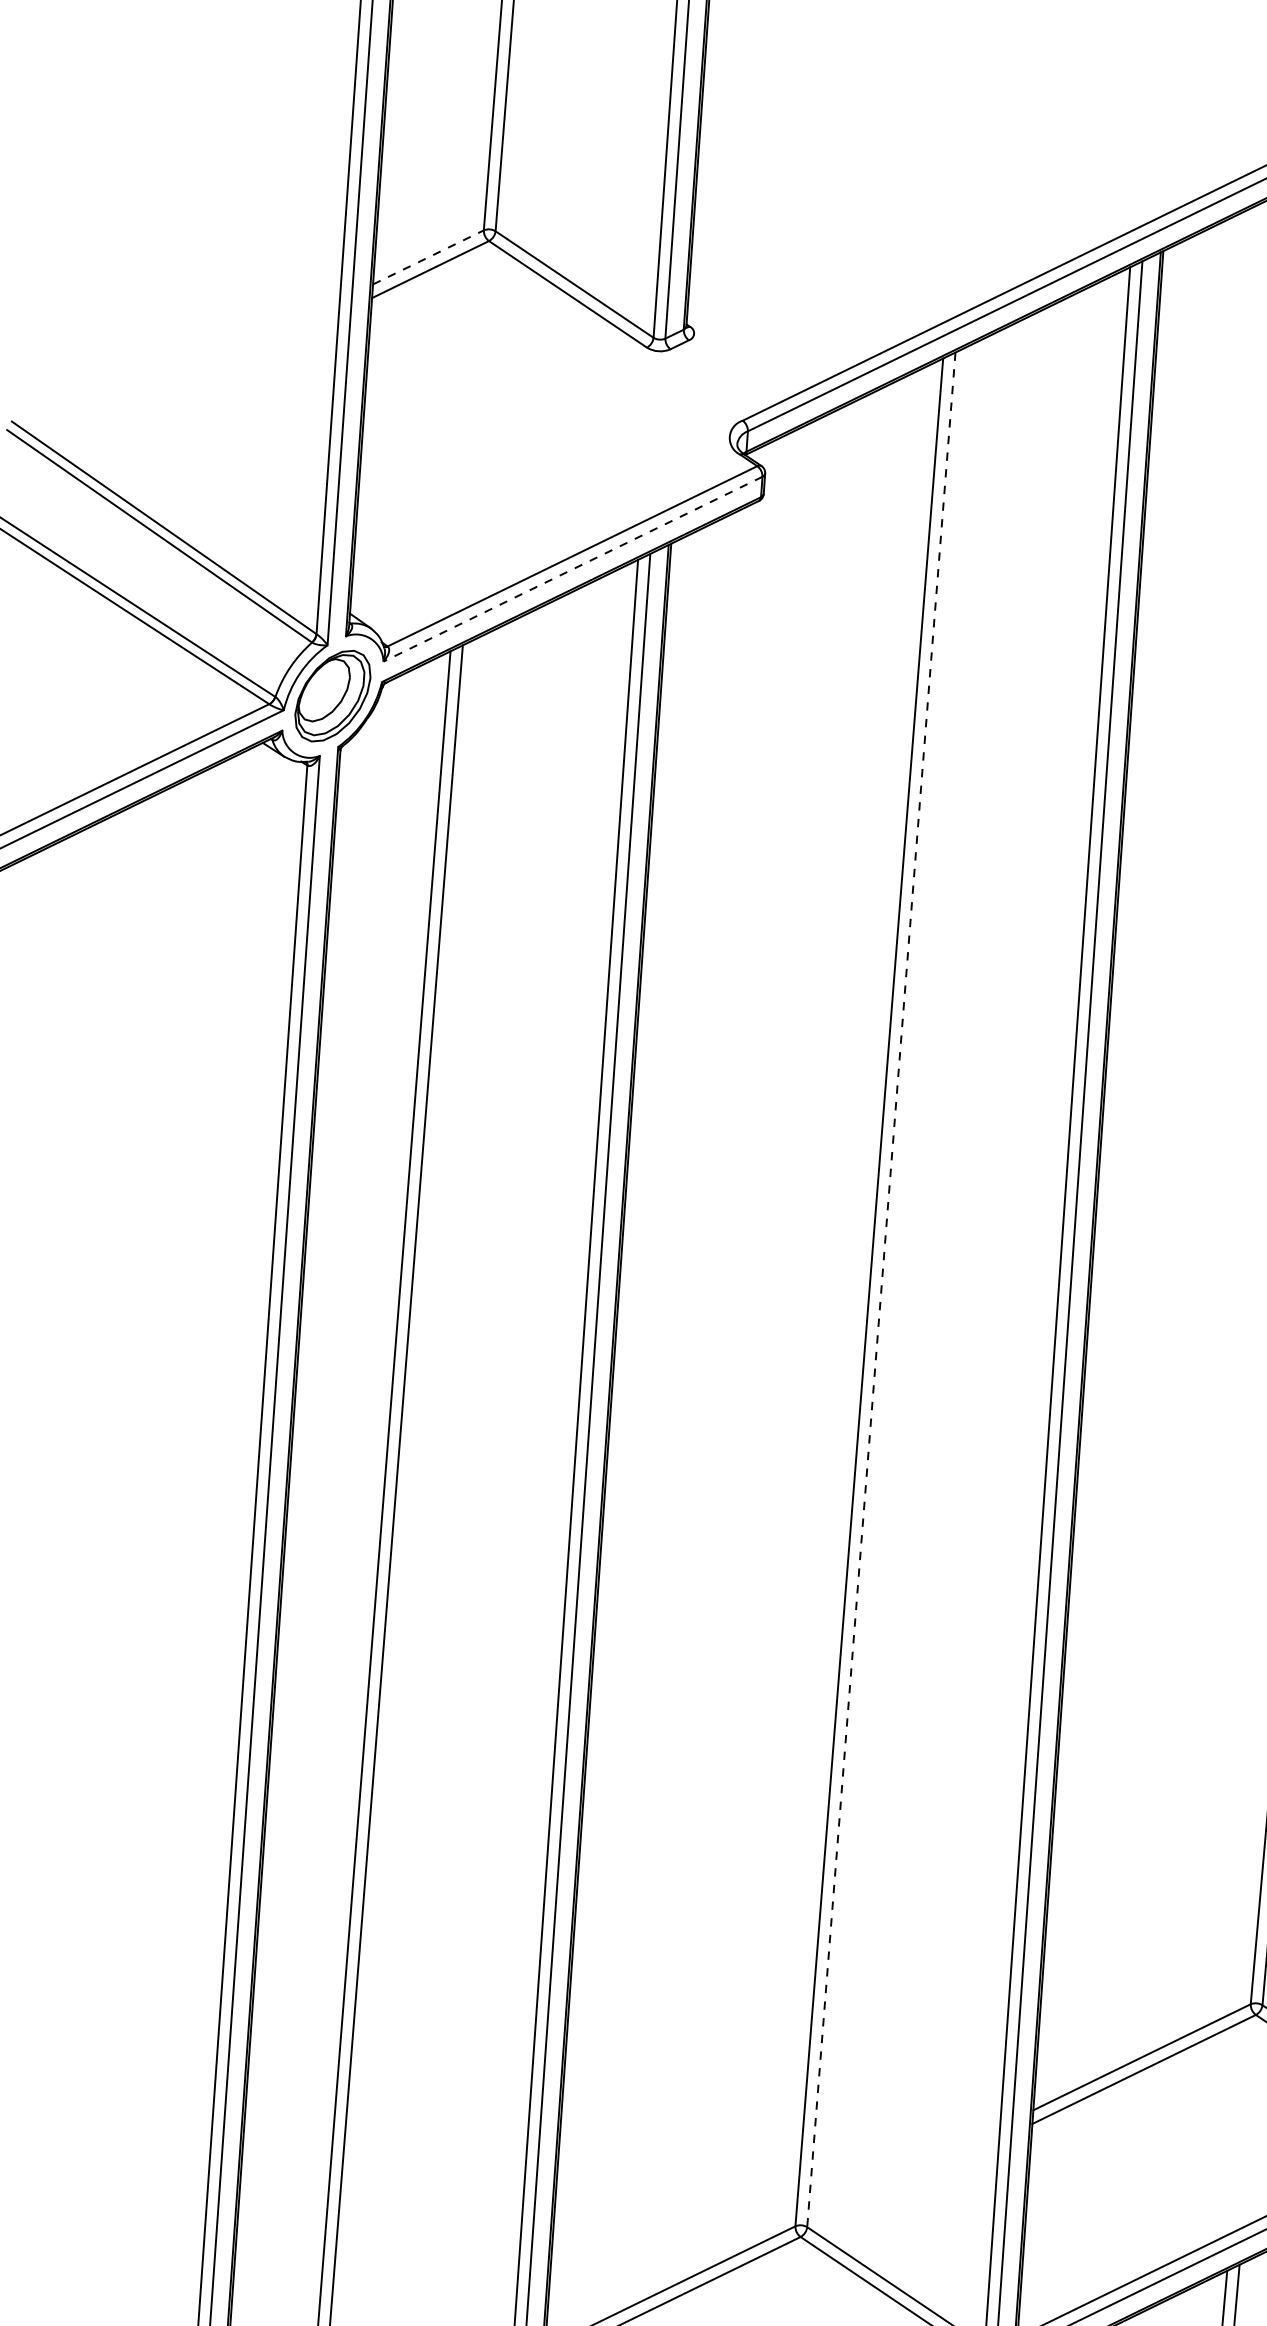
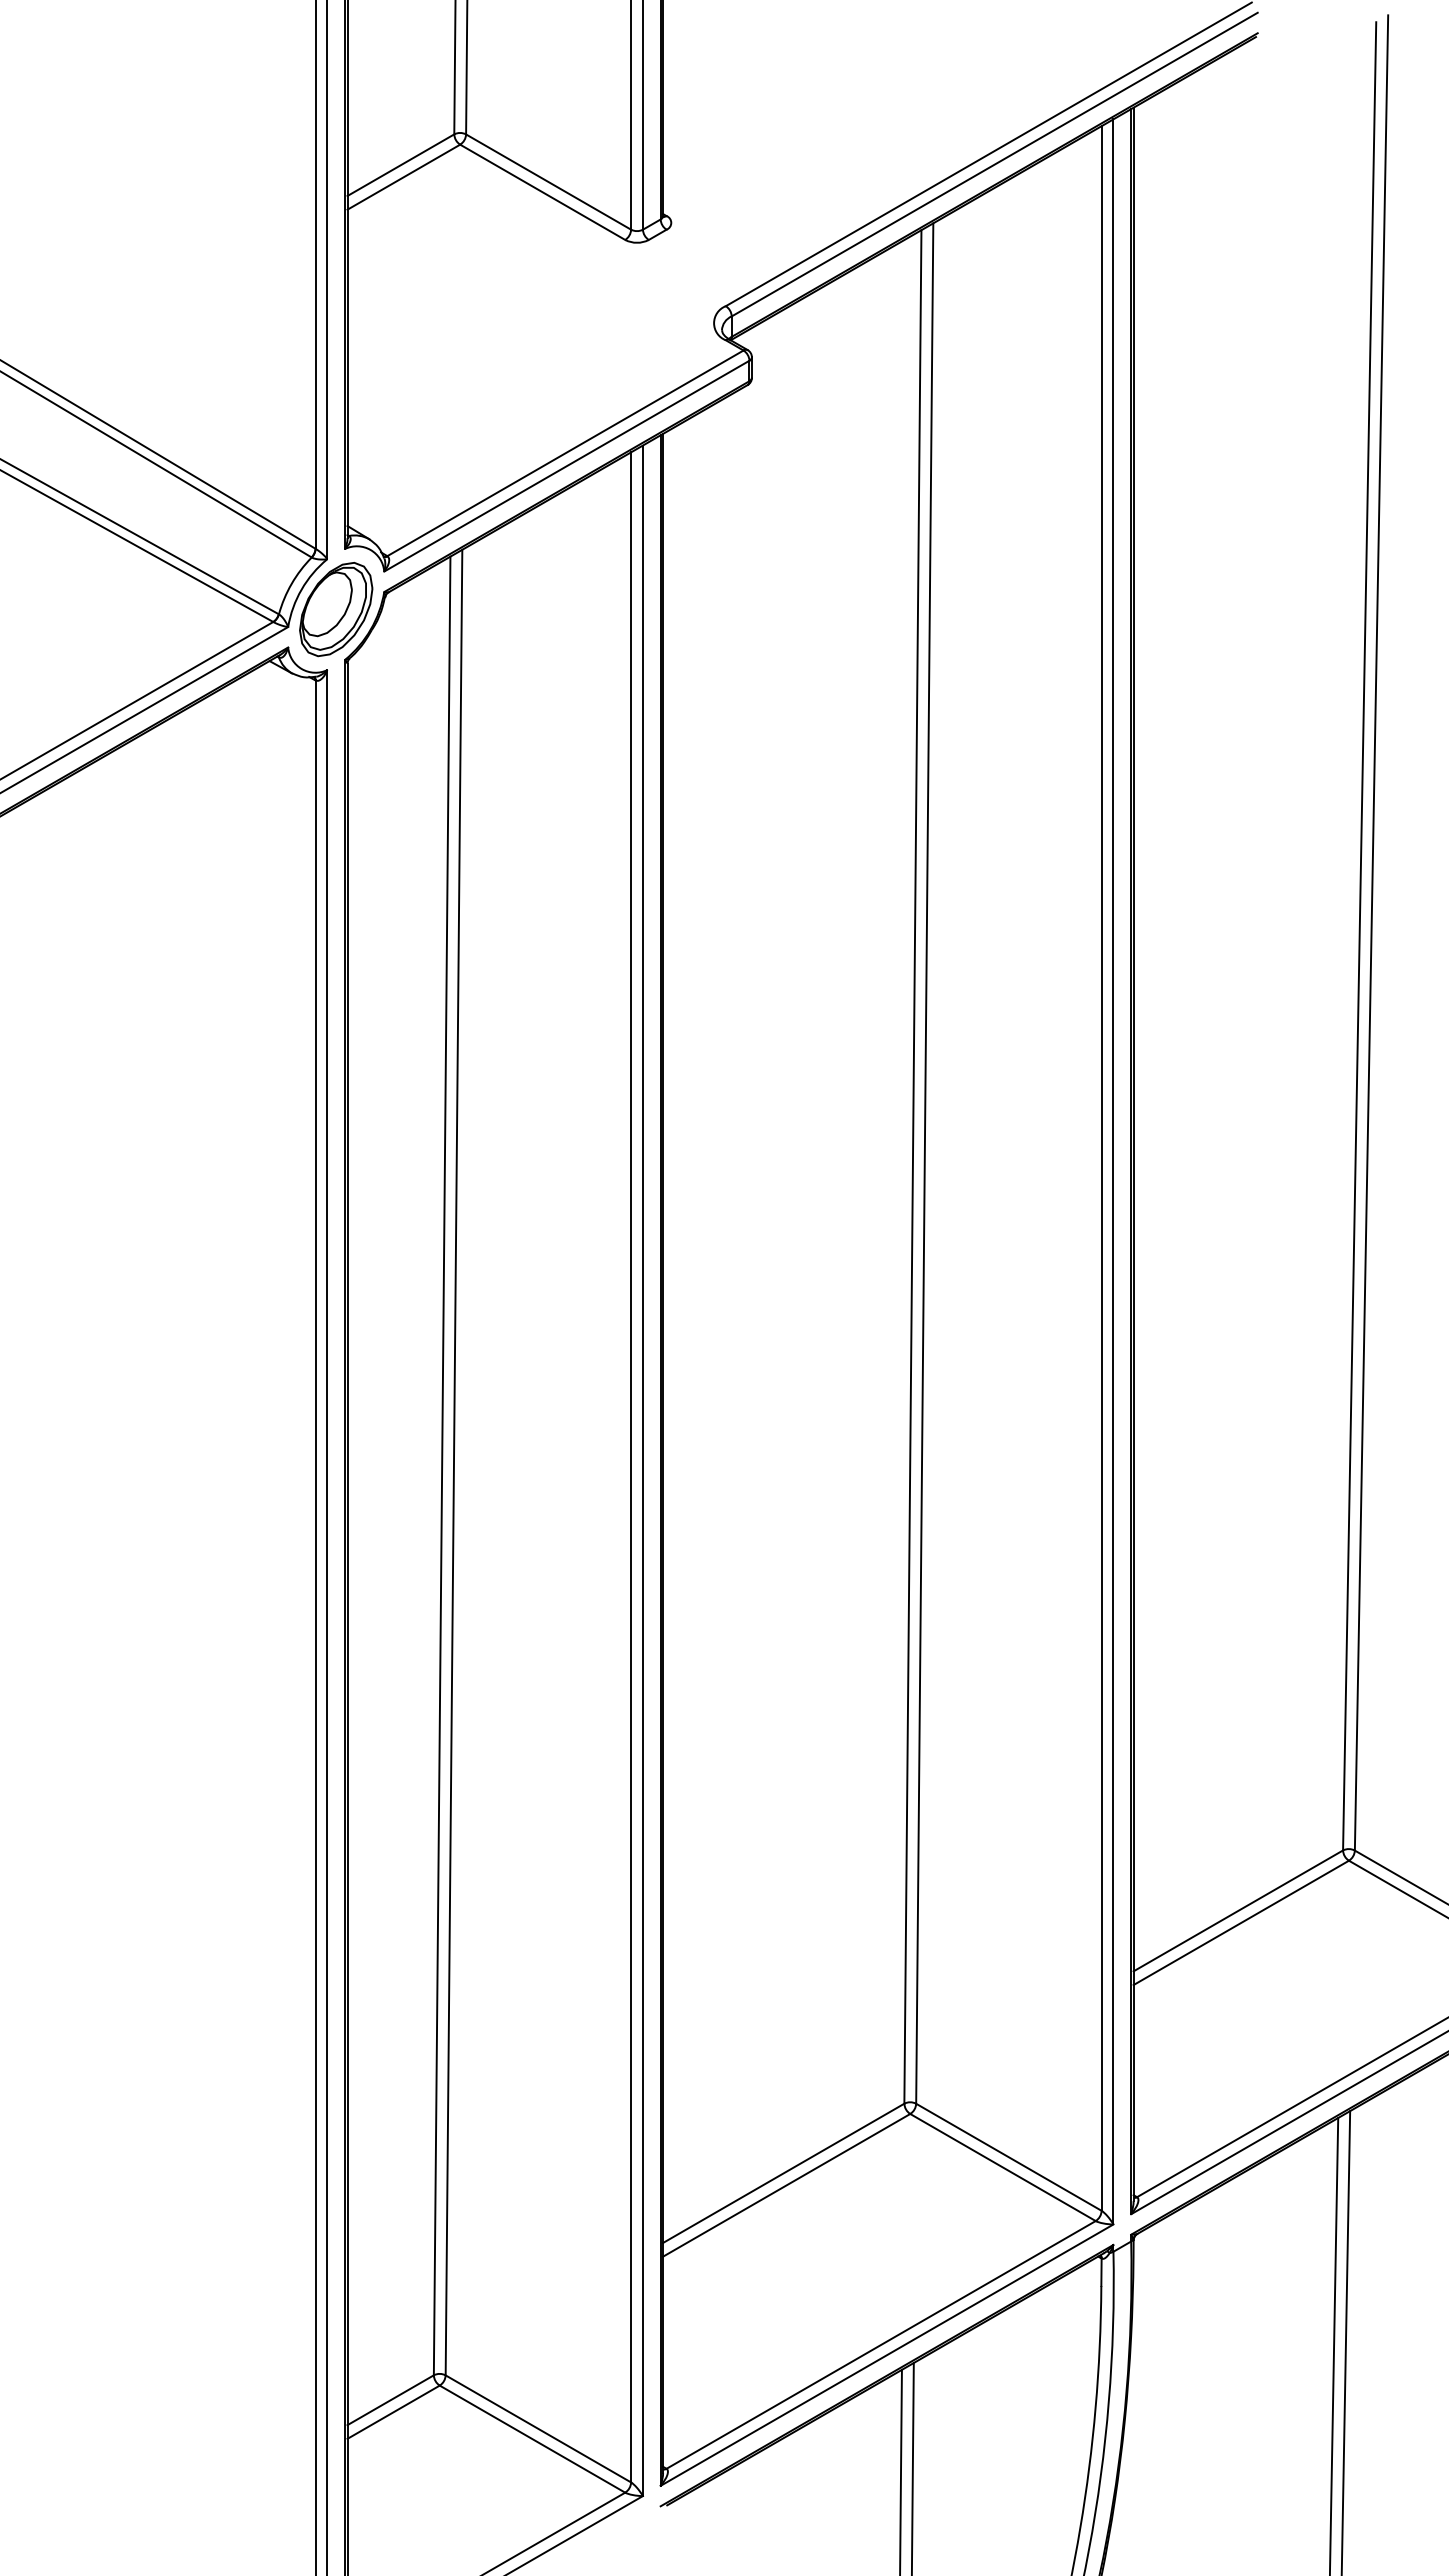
line: (428, 257) -> (400, 165), dashed -> solid
line: (572, 569) -> (566, 466), dashed -> solid
line: (881, 1290) -> (924, 1164), dashed -> solid

